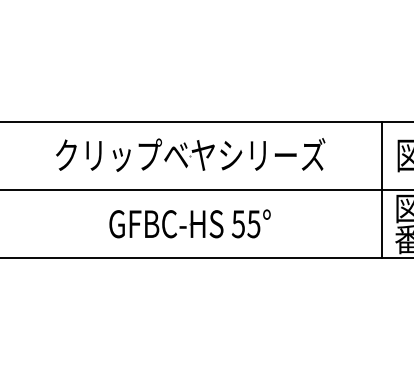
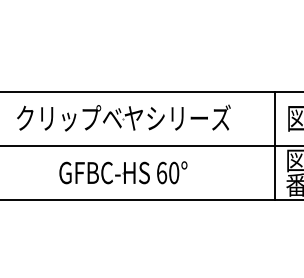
text: (245, 224) -> (167, 173), 55° -> 60°

